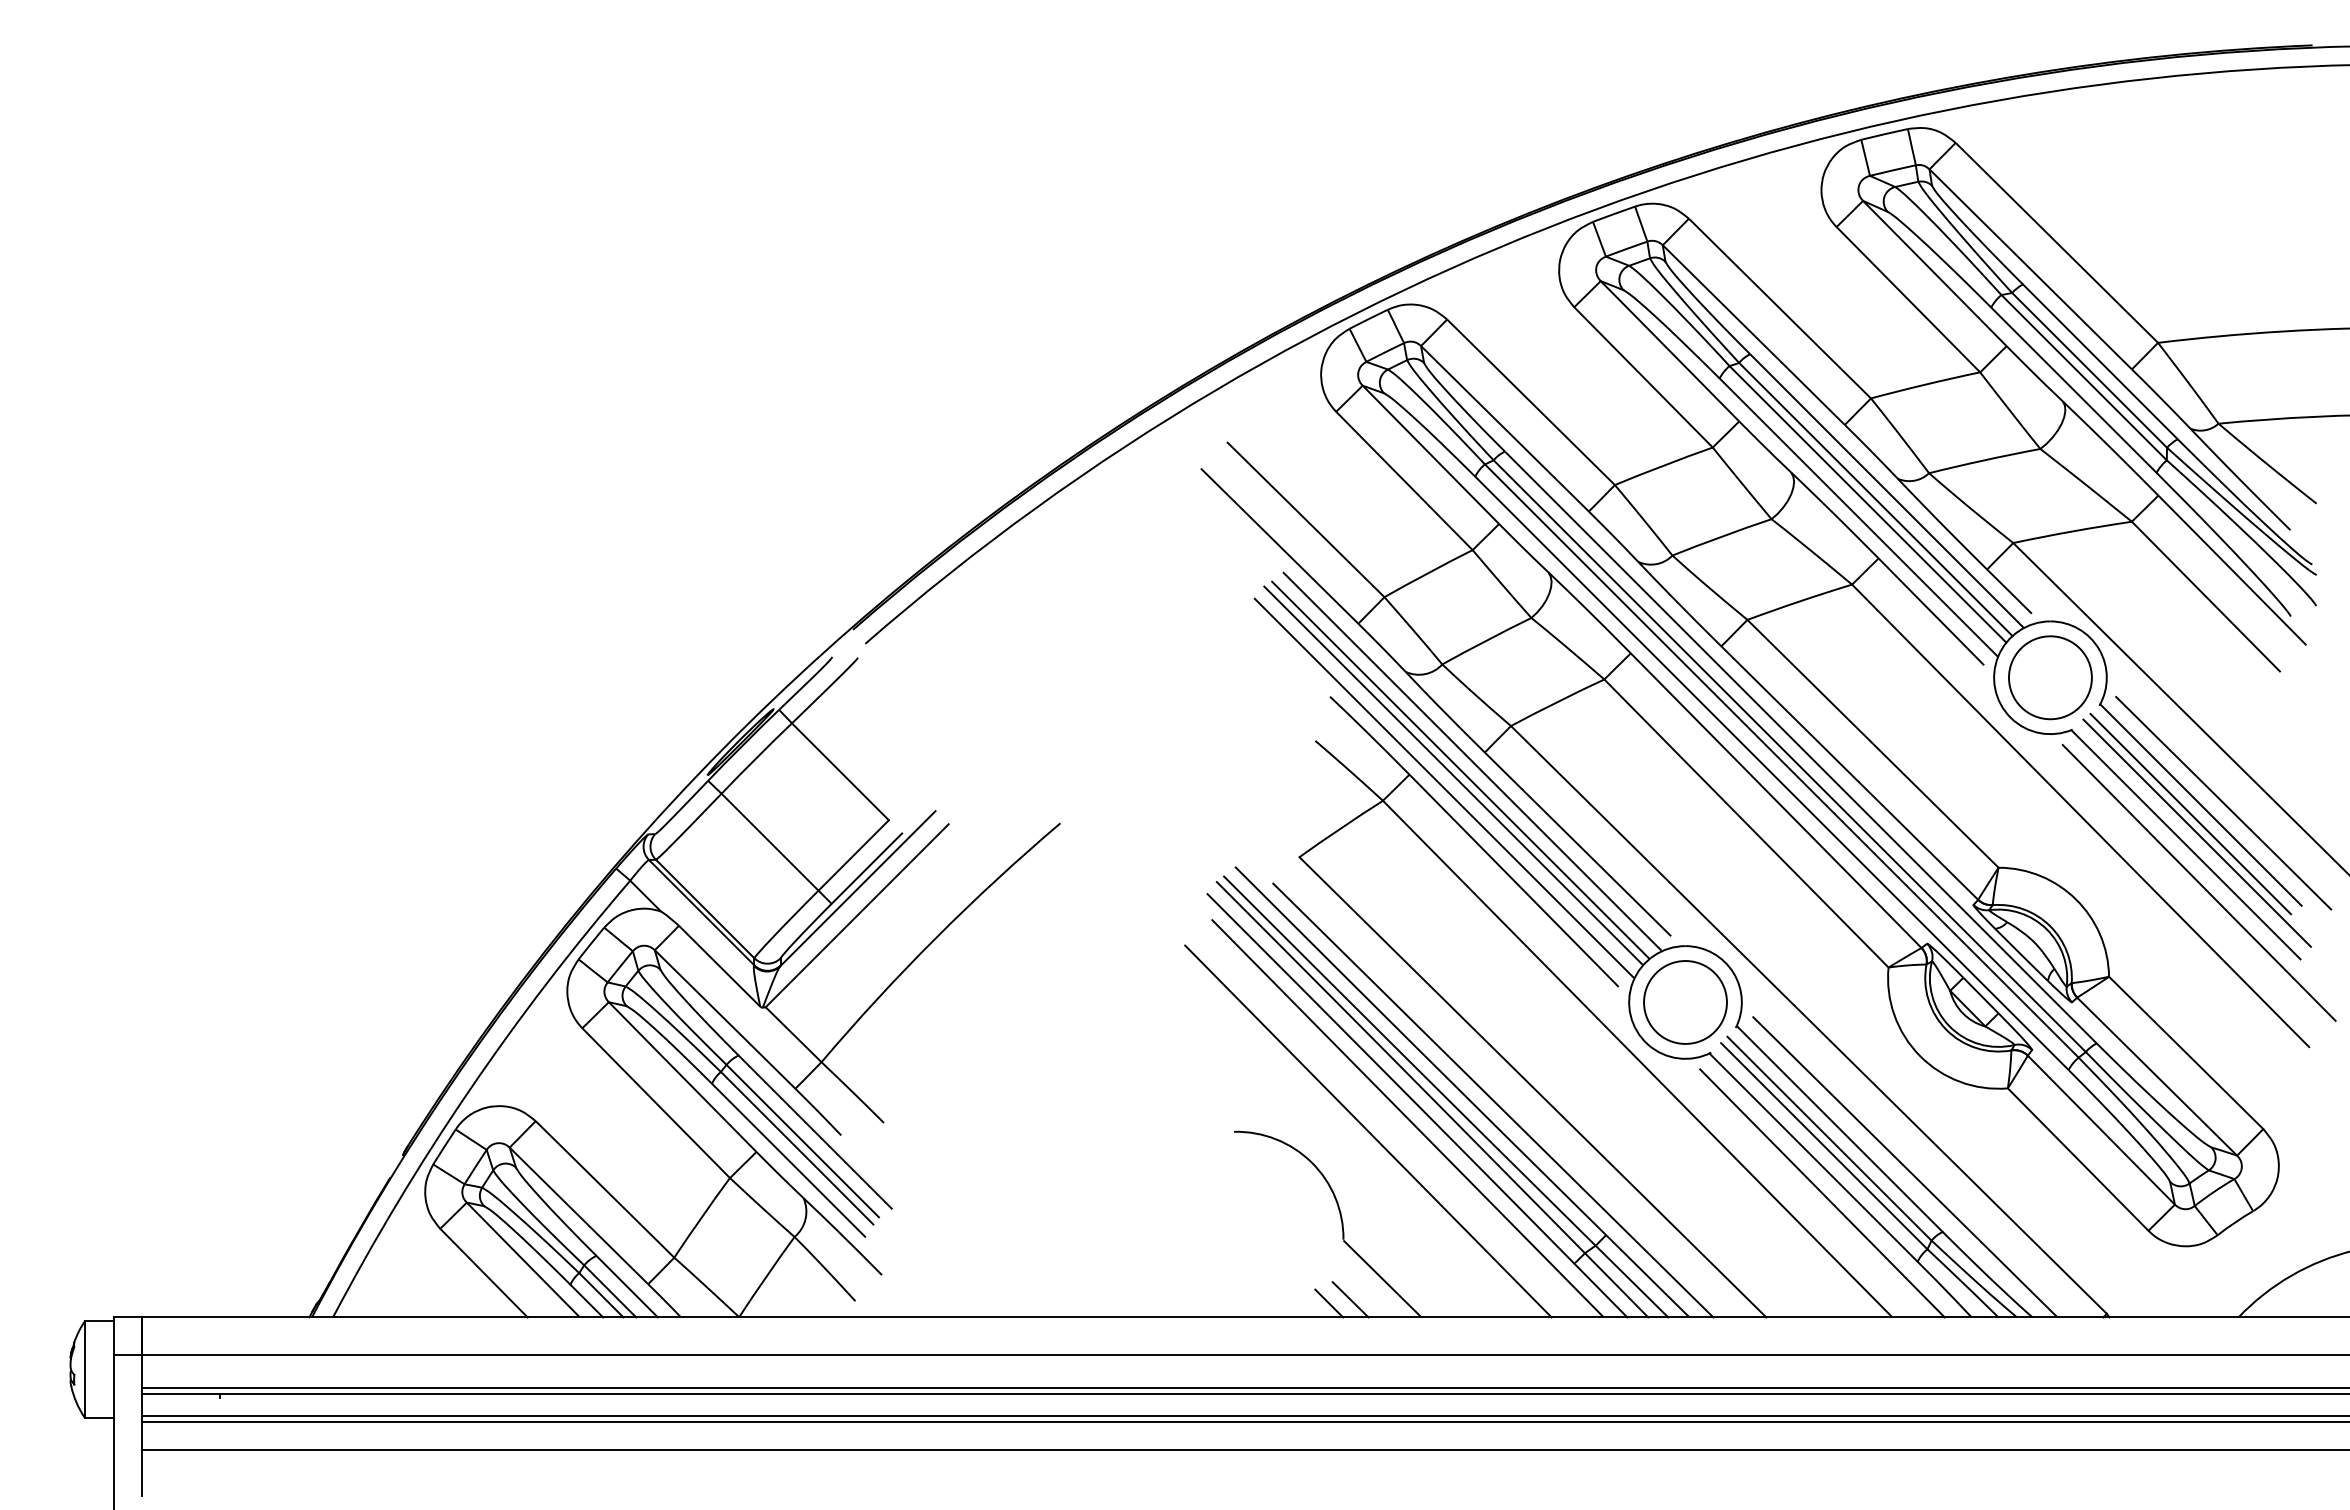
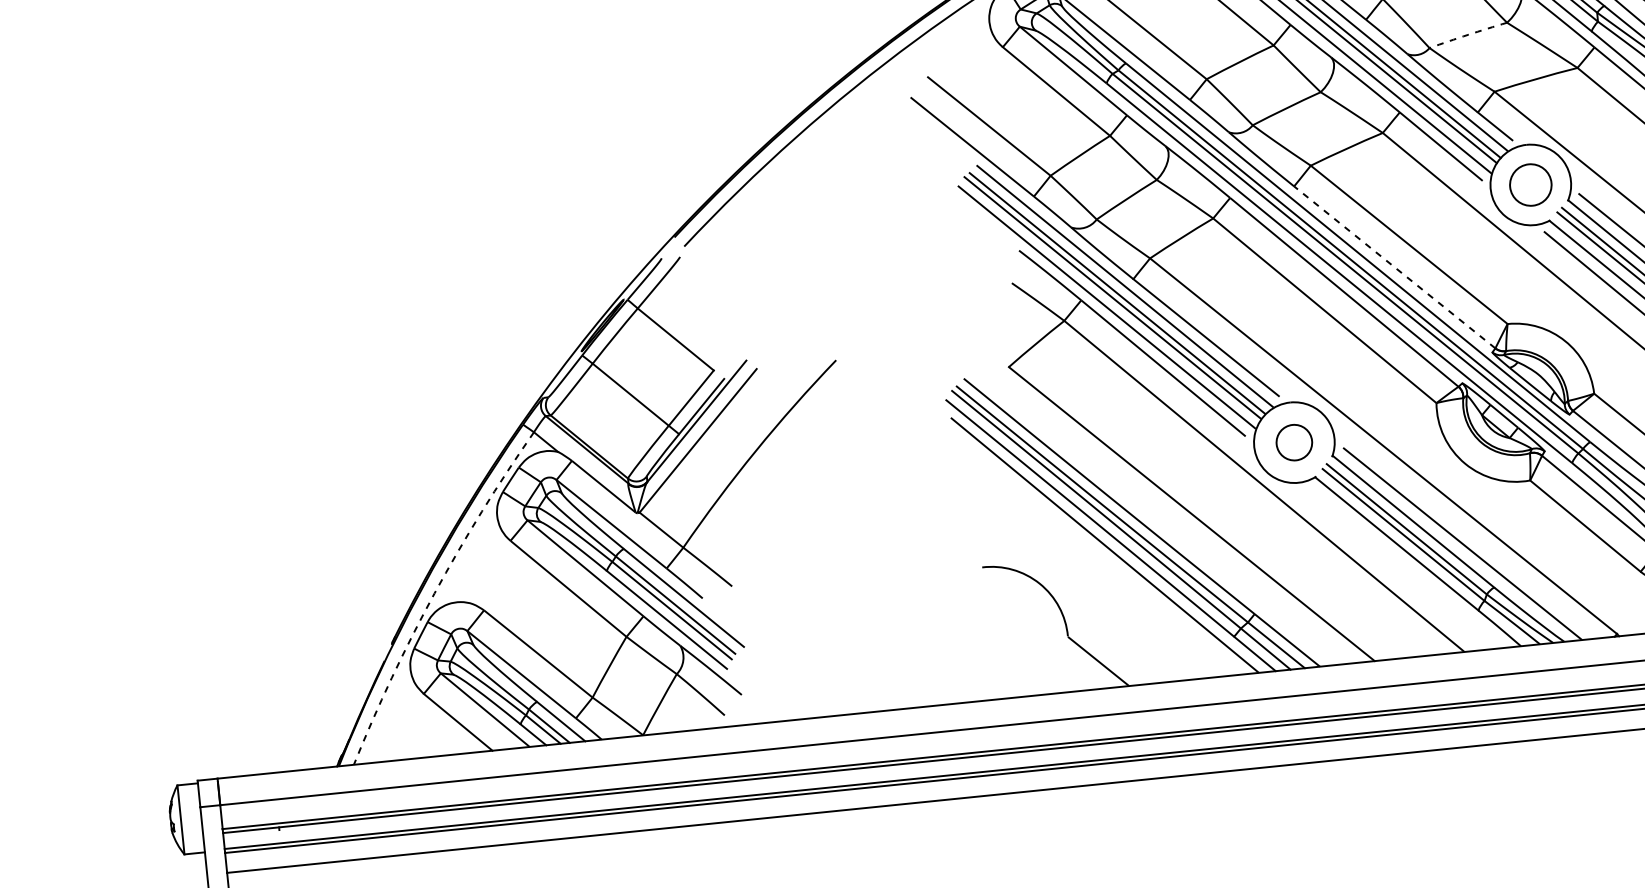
arc: (1984, 460) -> (1468, 35), solid -> dashed
circle: (2050, 677) -> (1530, 184), size x0.7
line: (1849, 773) -> (1394, 267), solid -> dashed
circle: (1685, 1002) -> (1294, 442), size x0.6
arc: (469, 1090) -> (434, 593), solid -> dashed
line: (1493, 1100) -> (1164, 526), removed
line: (1368, 1131) -> (1077, 557), removed
line: (1822, 1193) -> (1405, 568), removed
line: (1350, 1299) -> (1077, 678), removed
line: (1329, 1303) -> (1062, 682), removed

